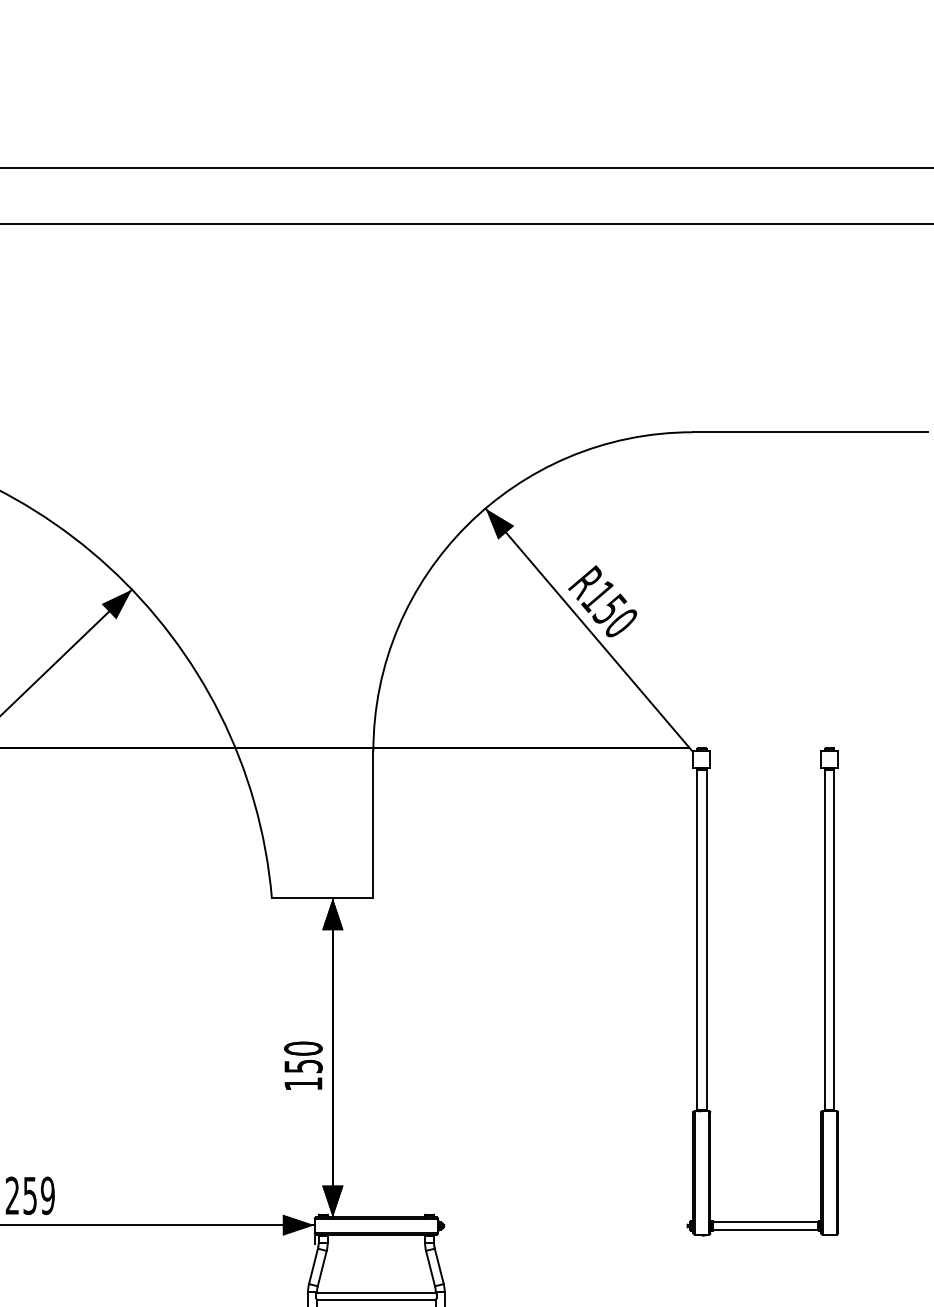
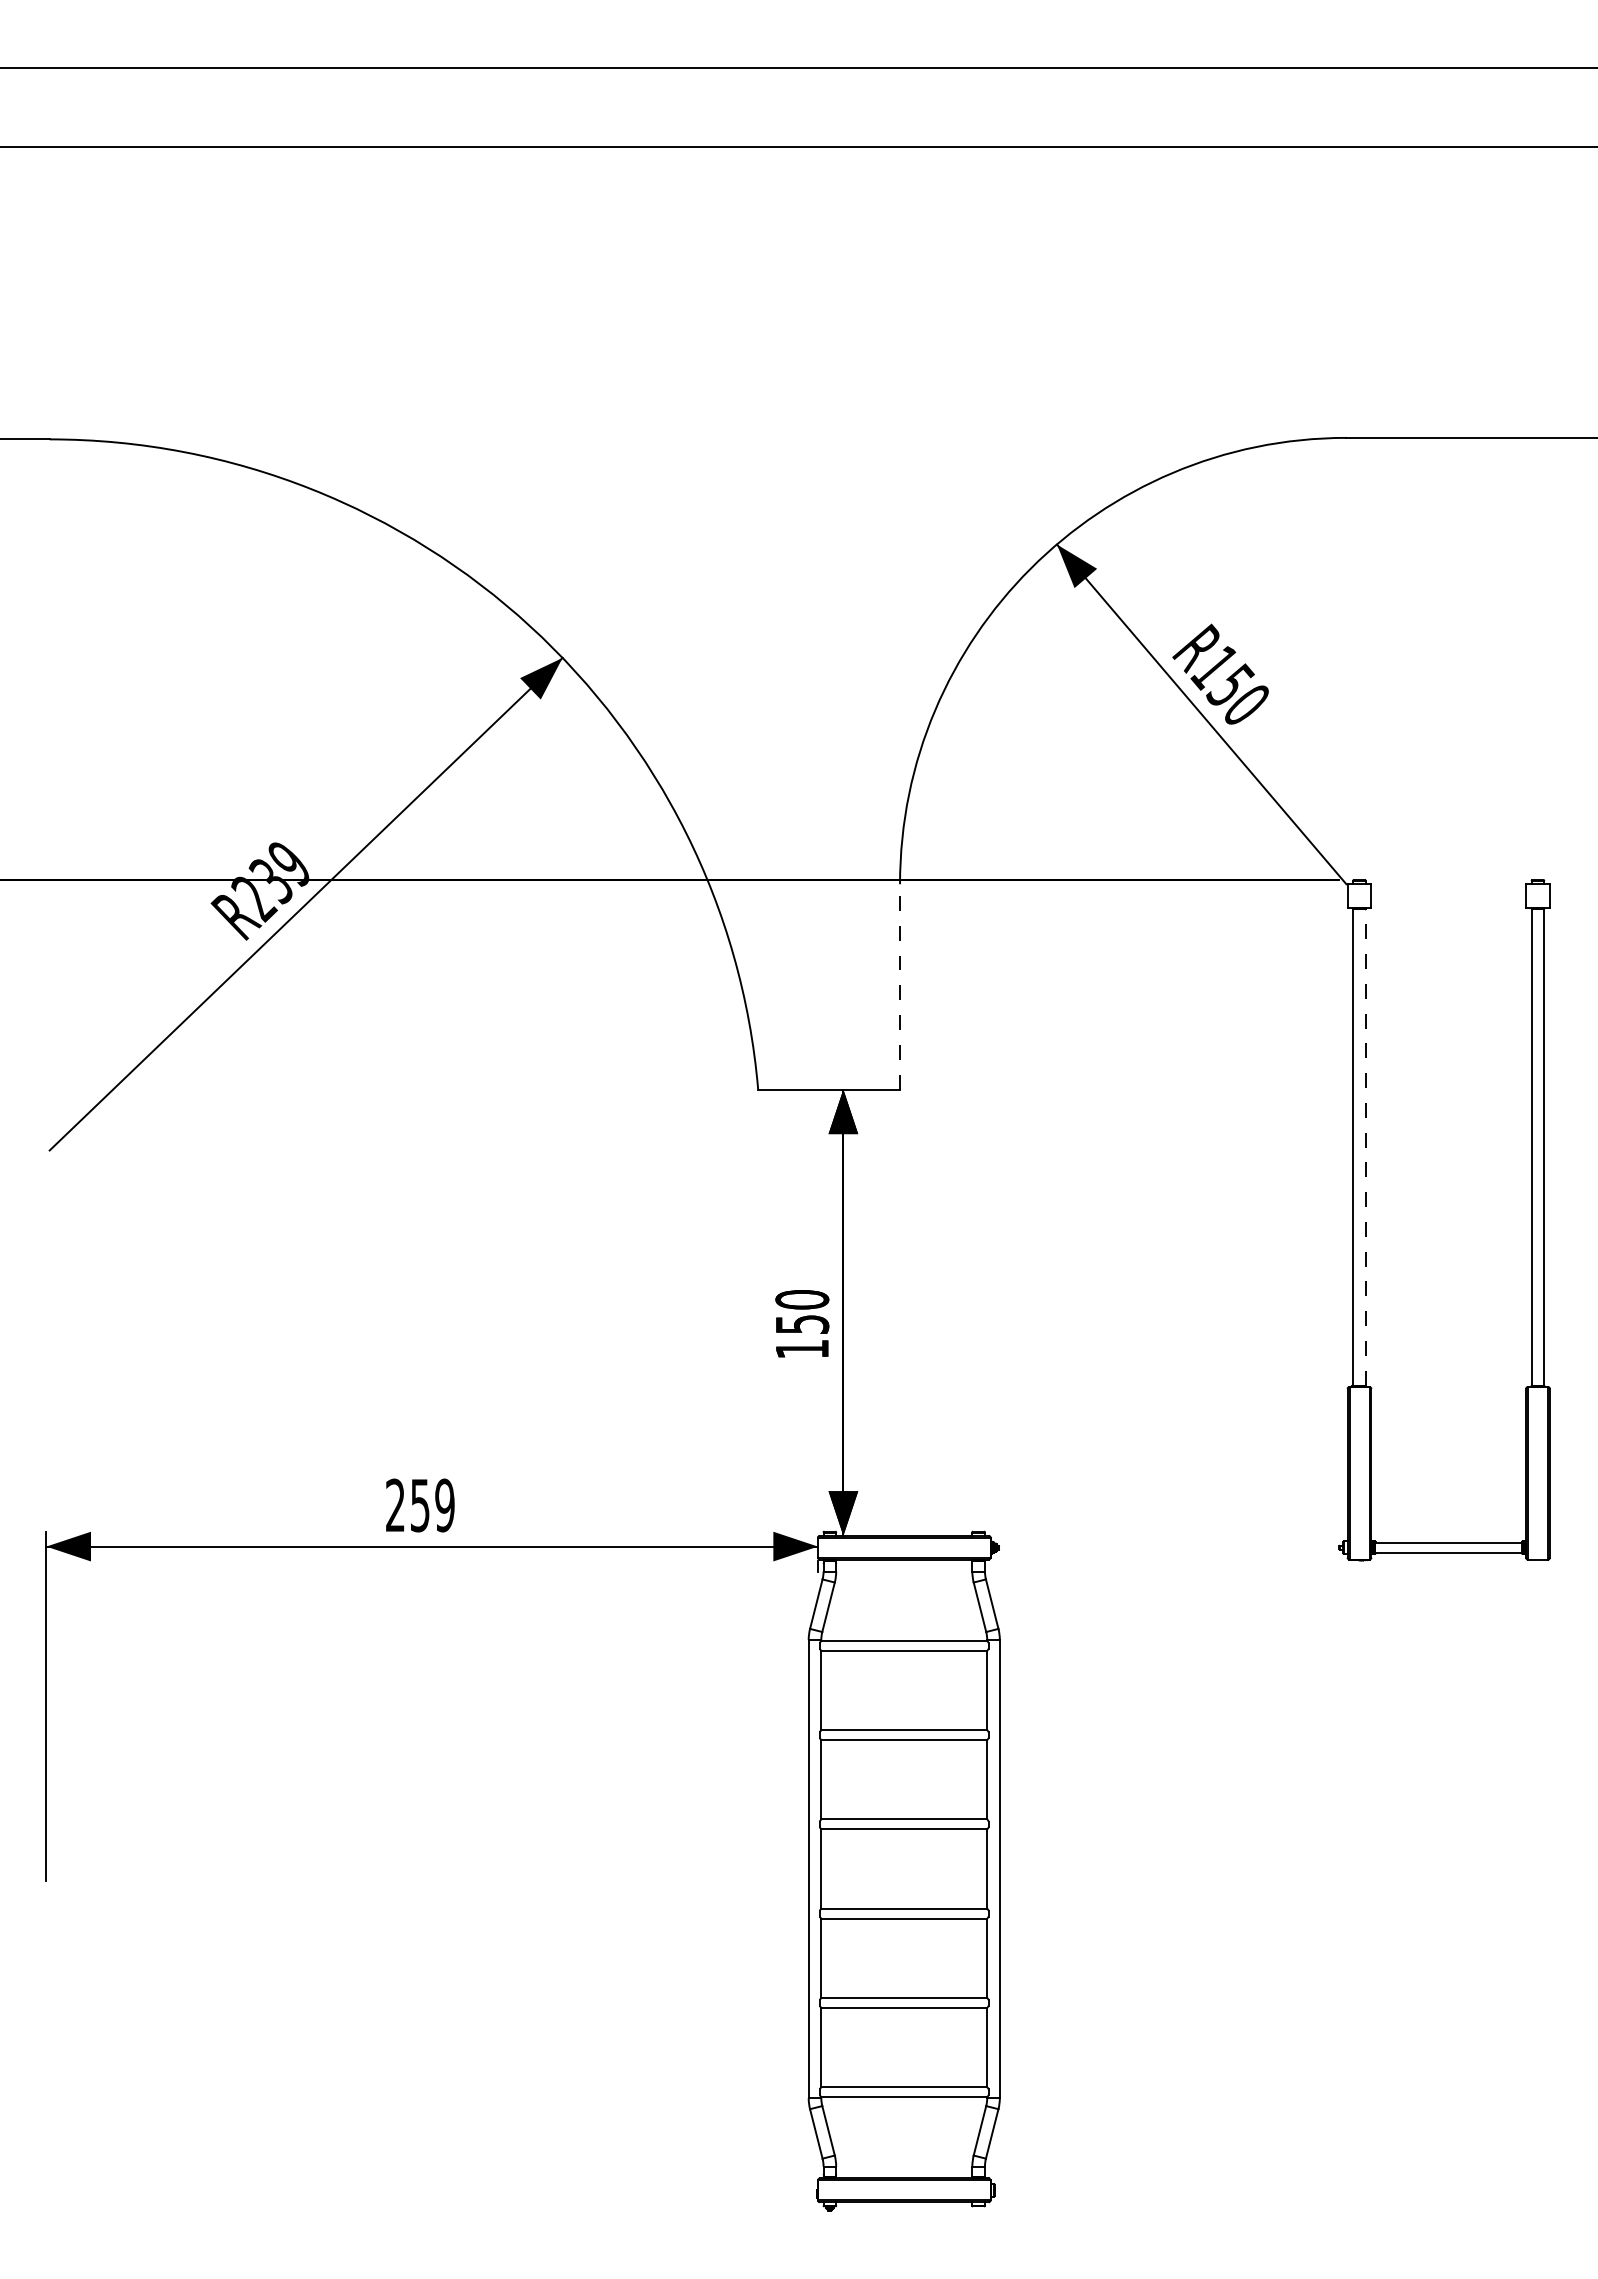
line: (373, 824) -> (900, 986), solid -> dashed
line: (706, 939) -> (1365, 1147), solid -> dashed

